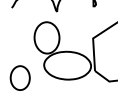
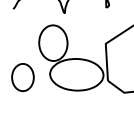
part: (19, 77) -> (22, 76), moved

